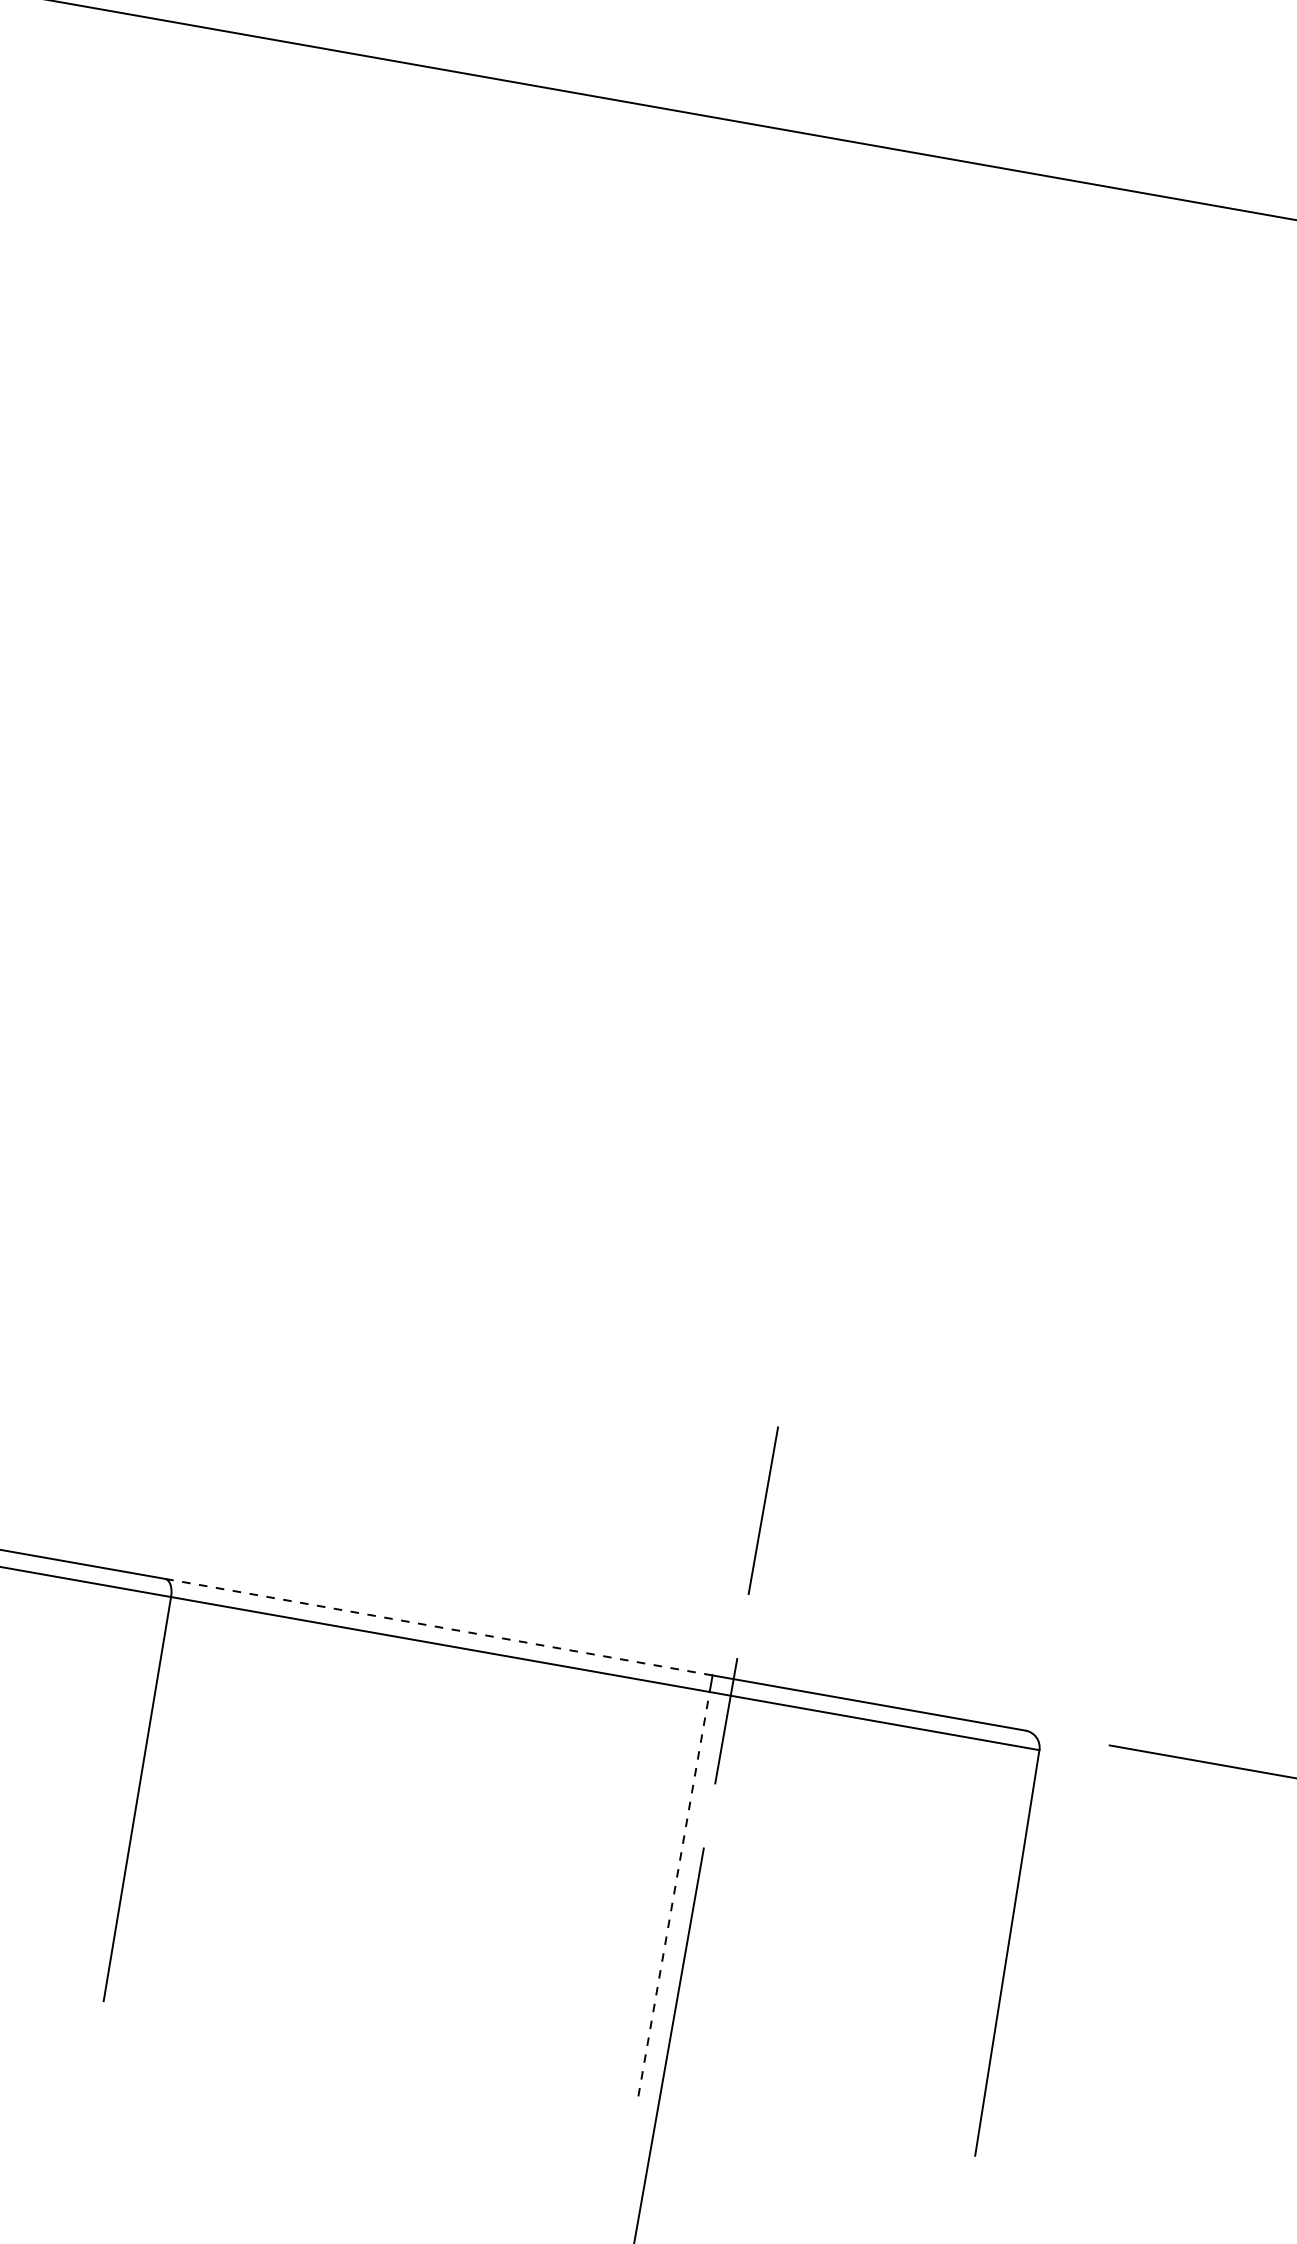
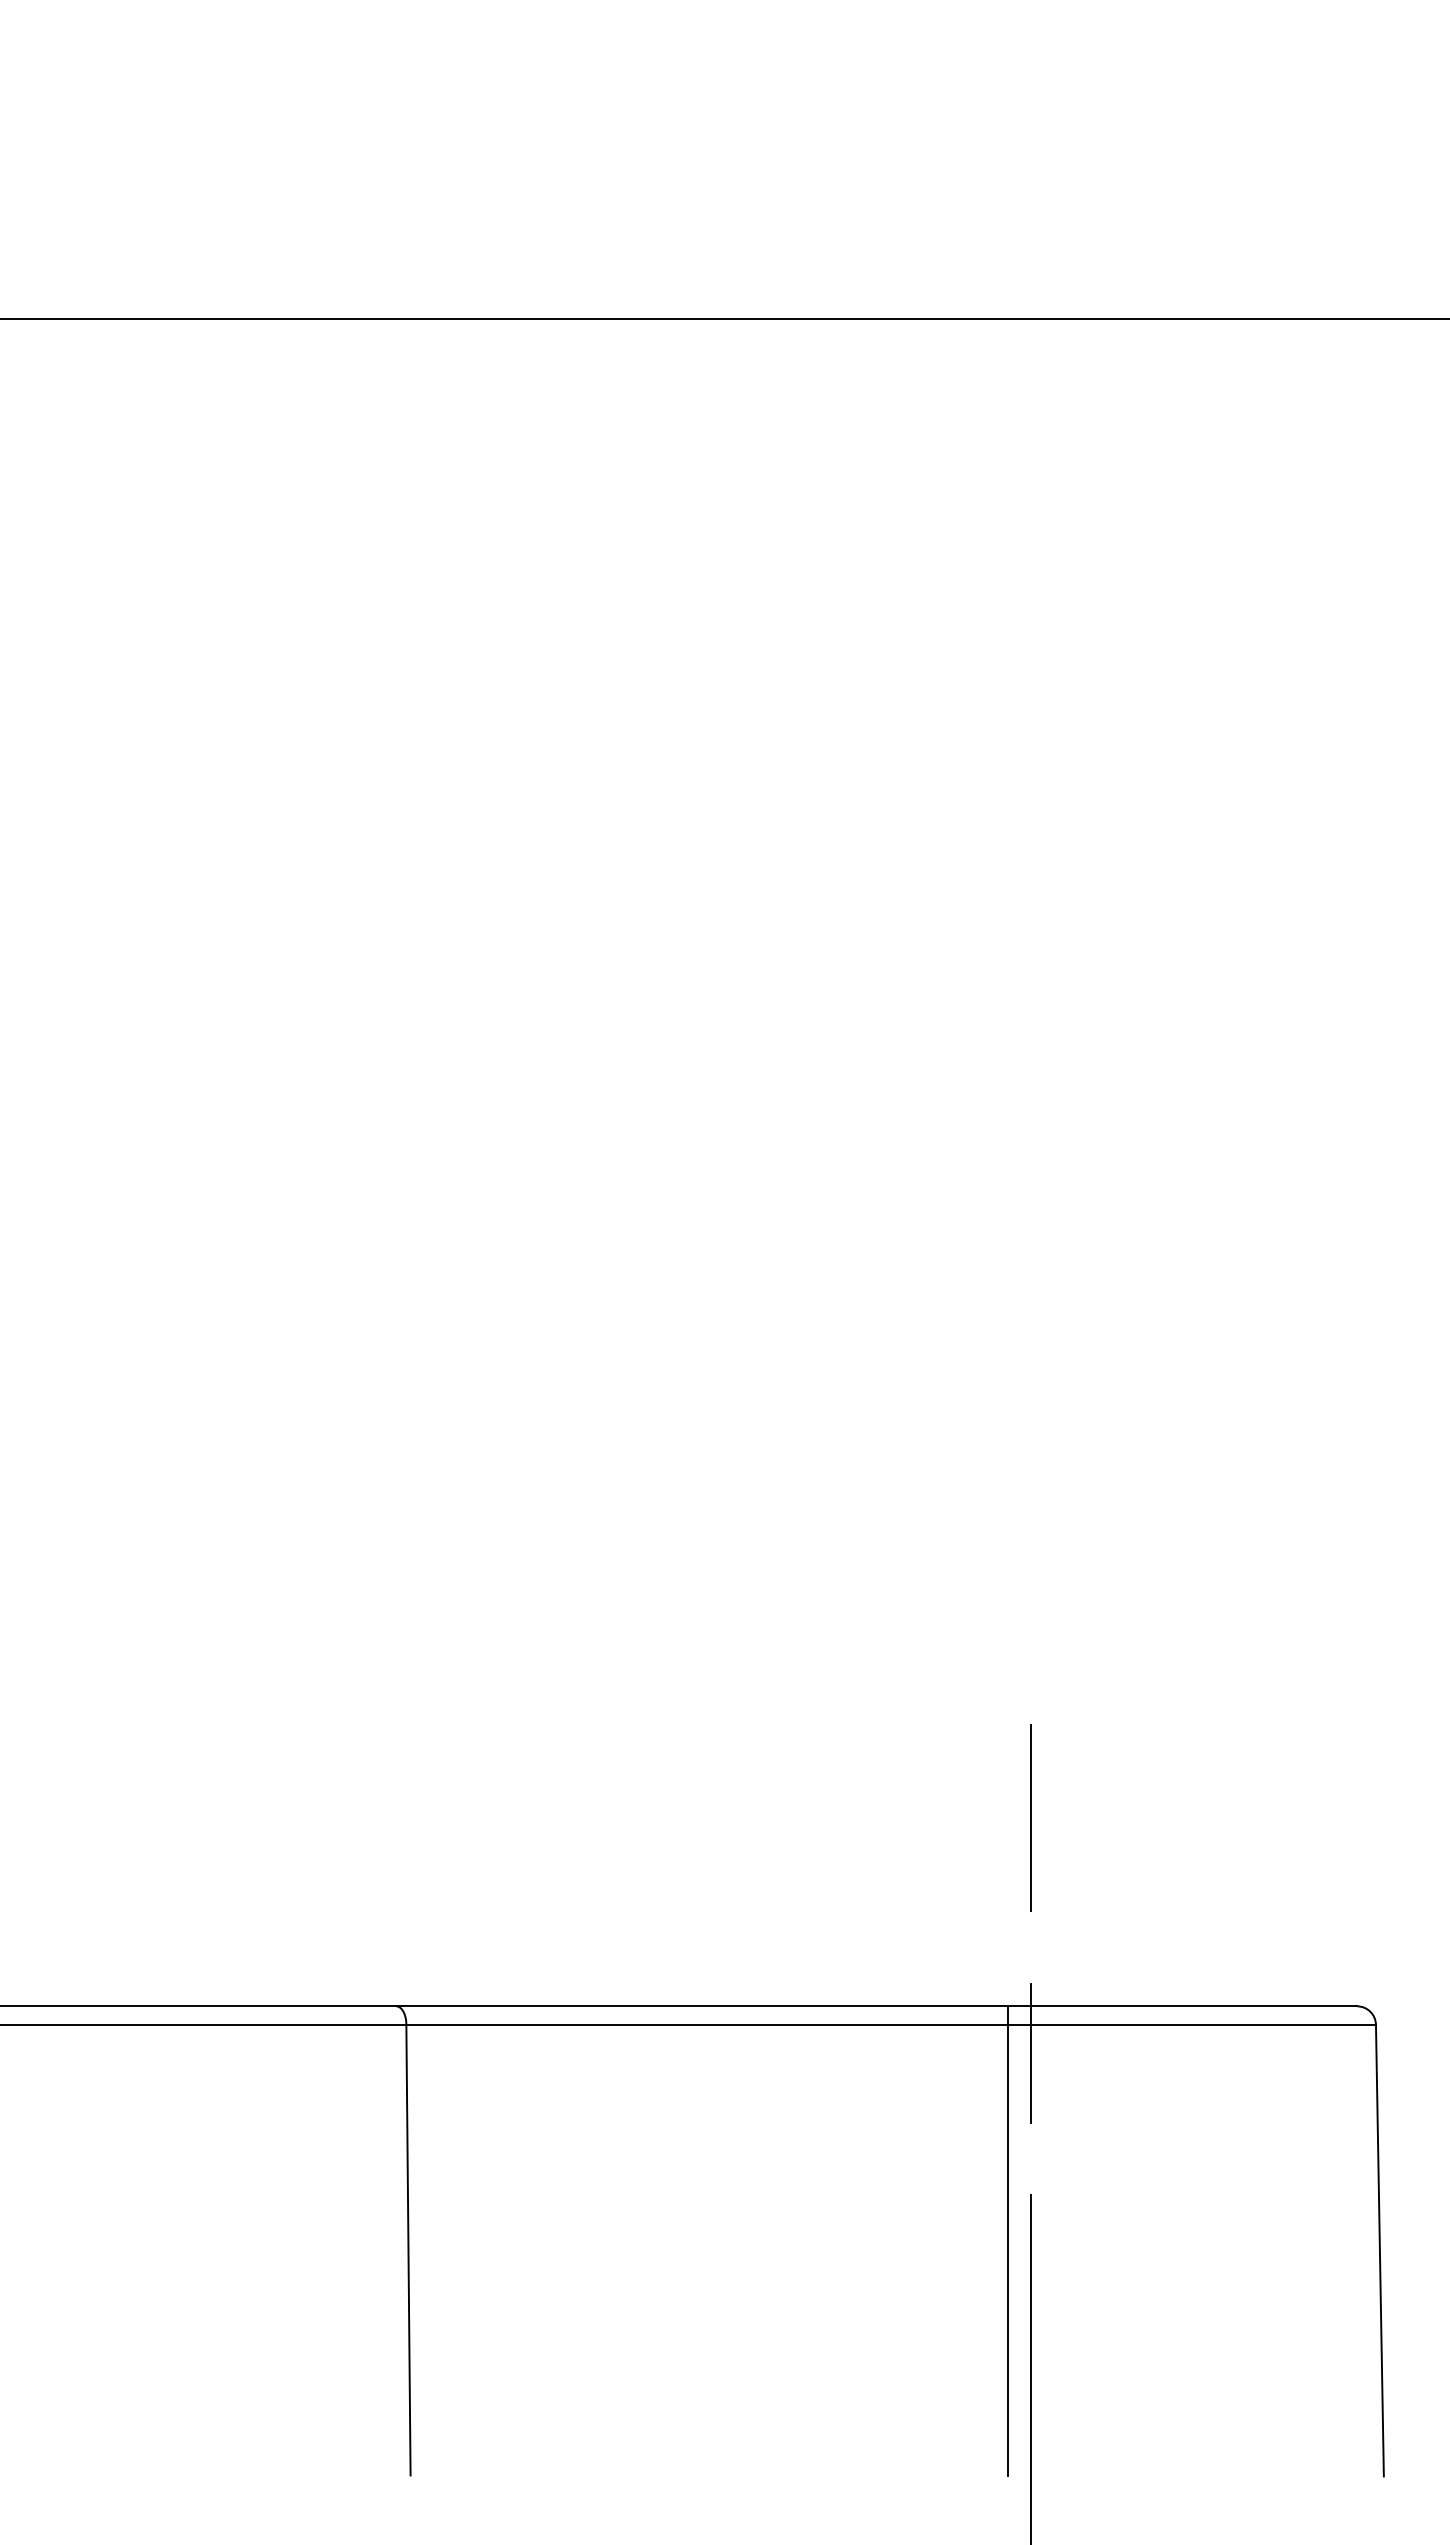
line: (439, 1627) -> (702, 2006), dashed -> solid
line: (673, 1894) -> (1007, 2250), dashed -> solid

